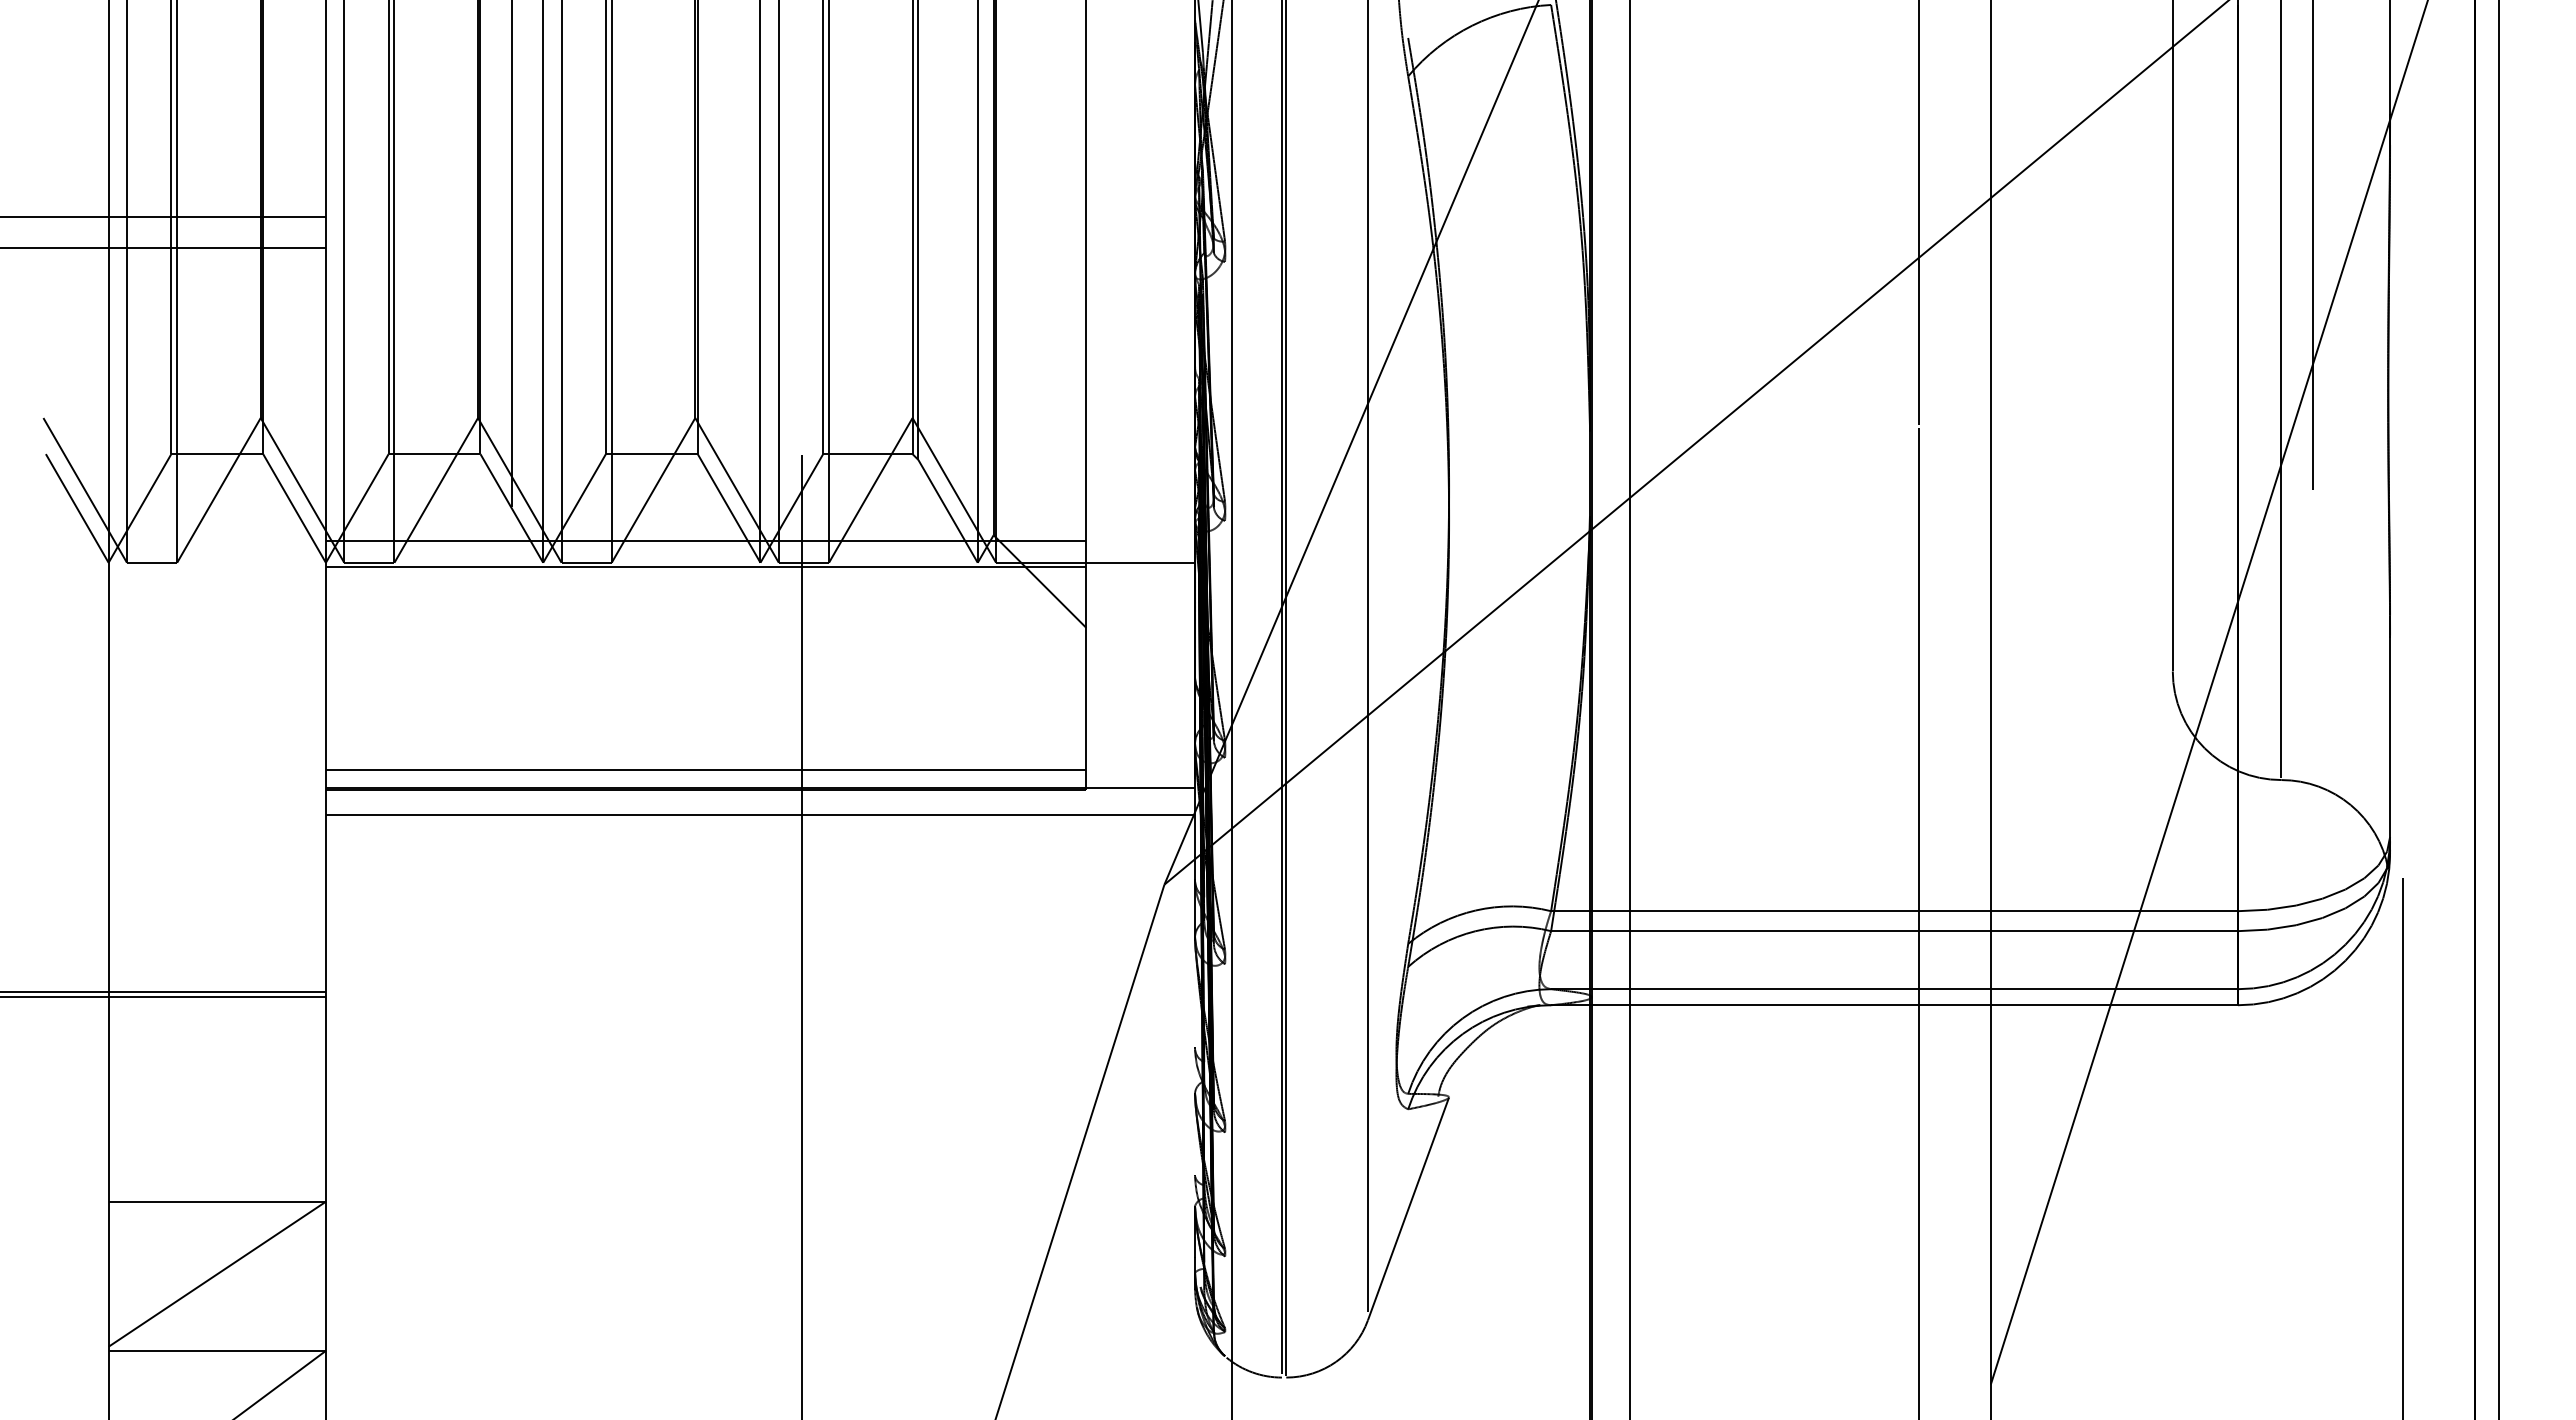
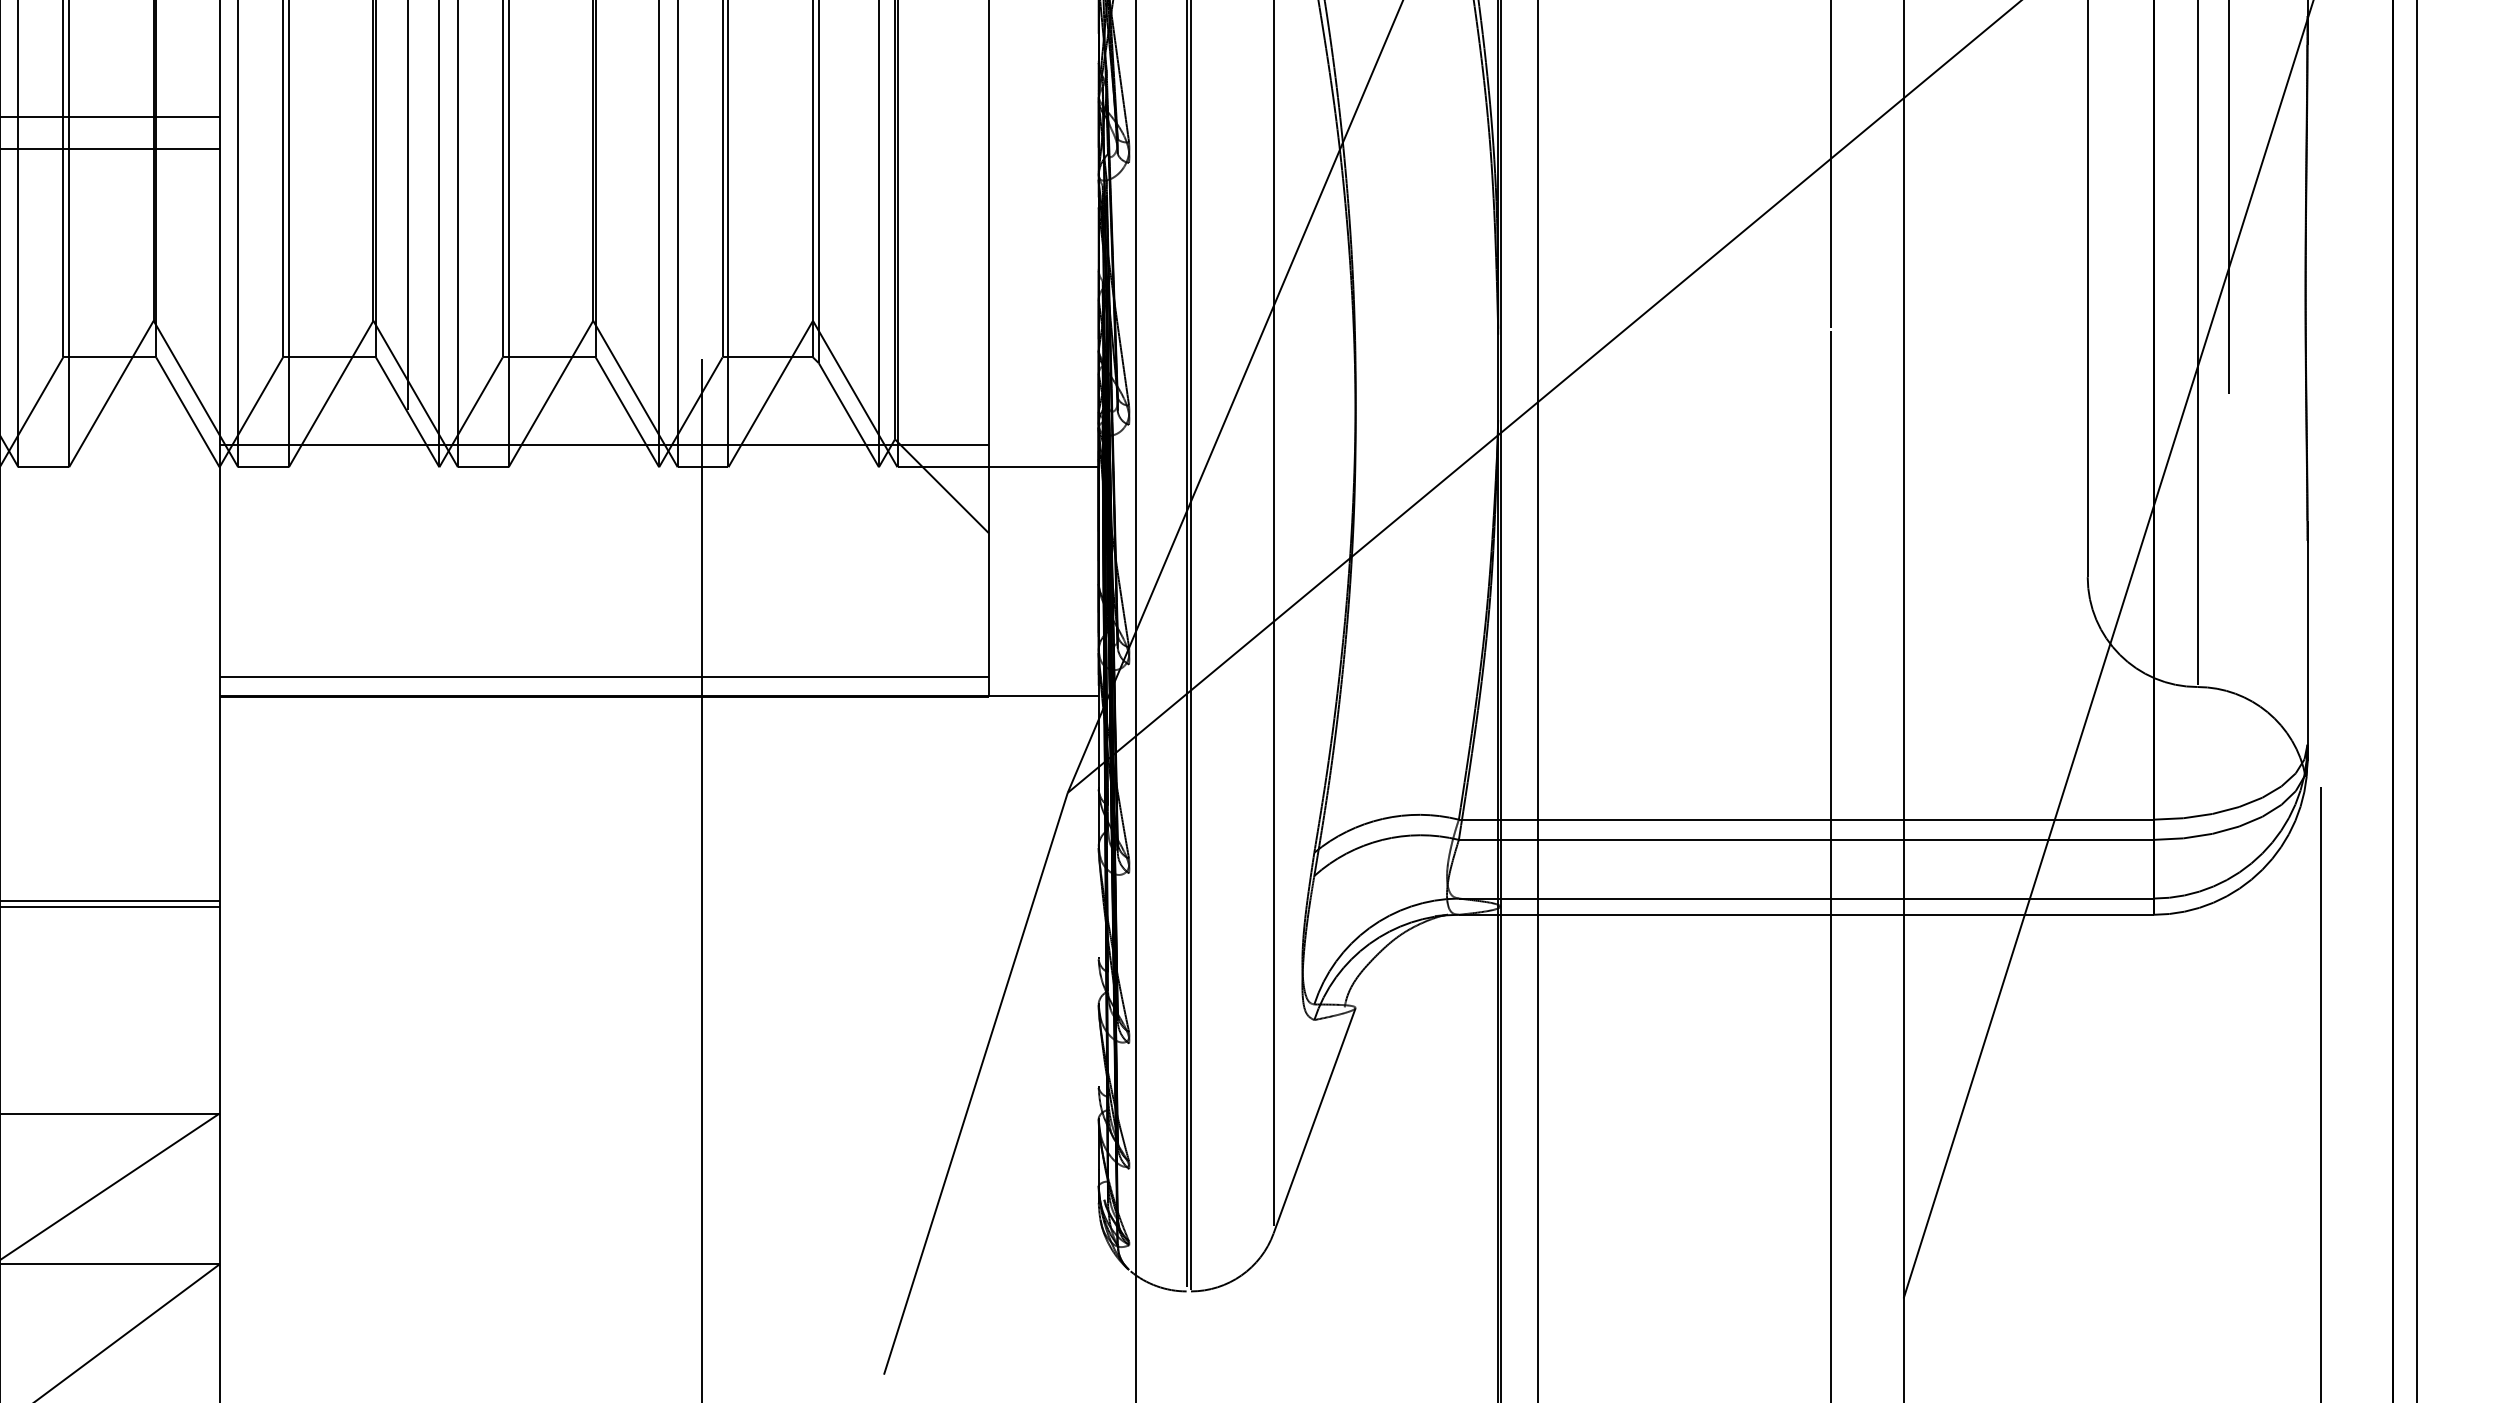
line: (705, 566) -> (603, 471), removed
line: (760, 814) -> (659, 721), removed

